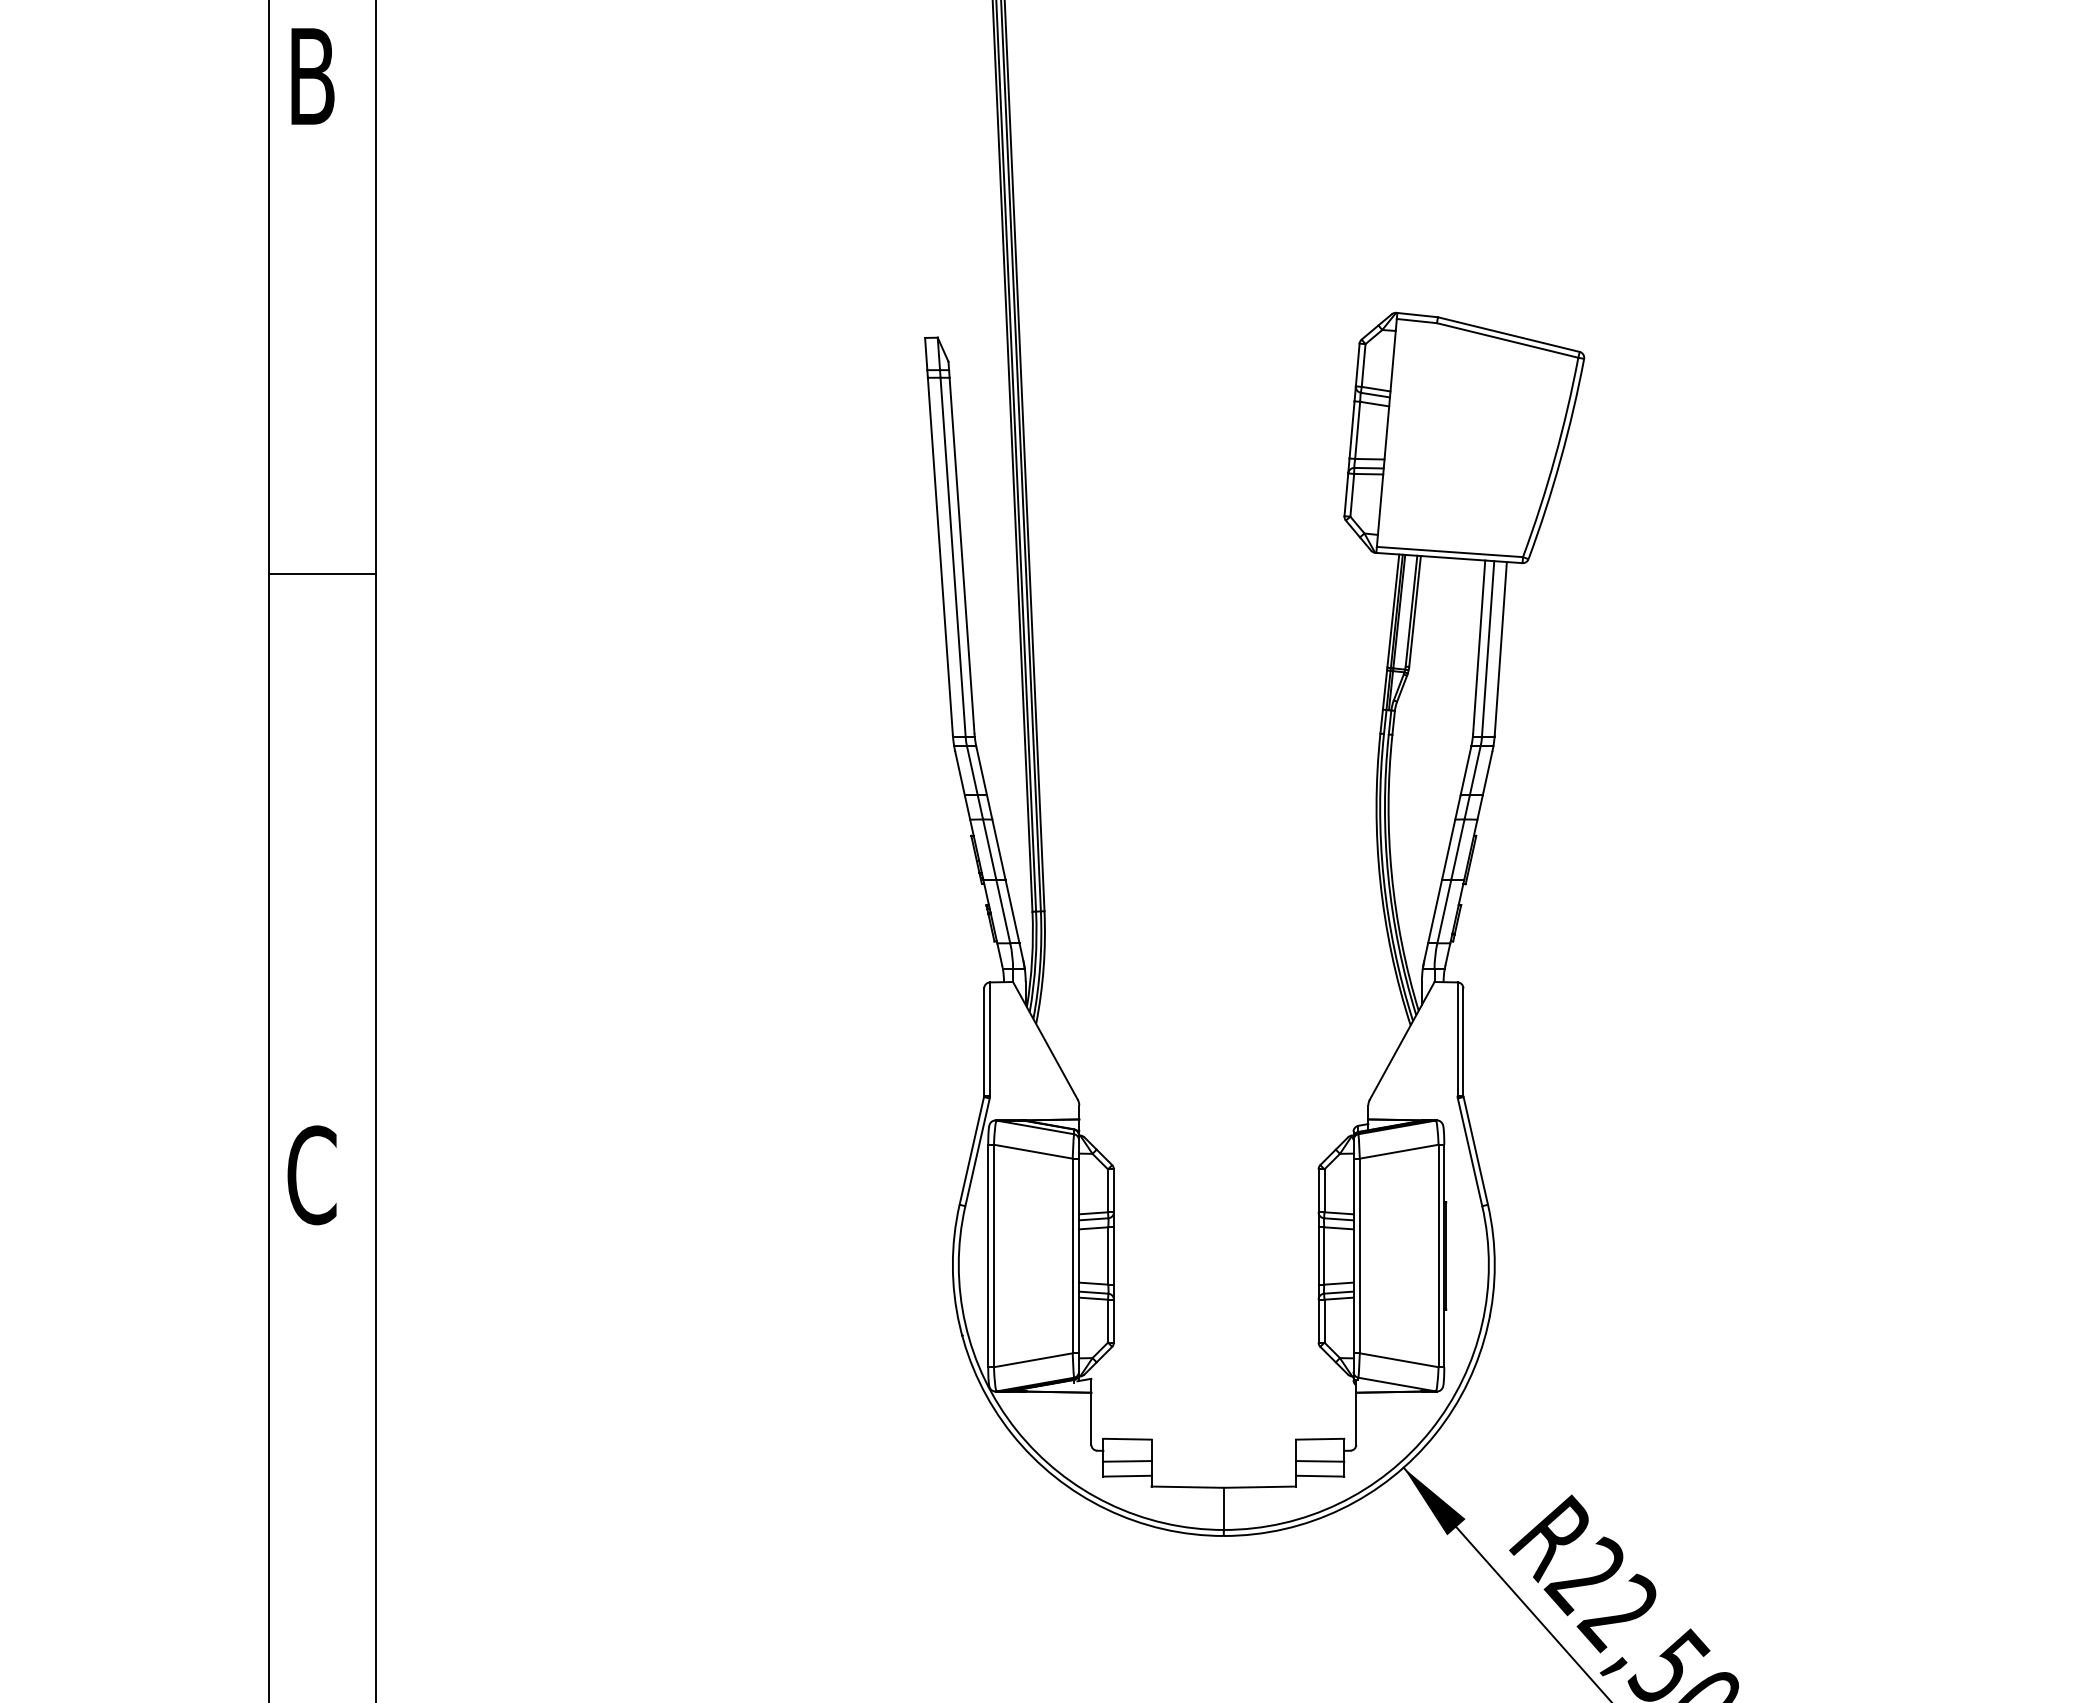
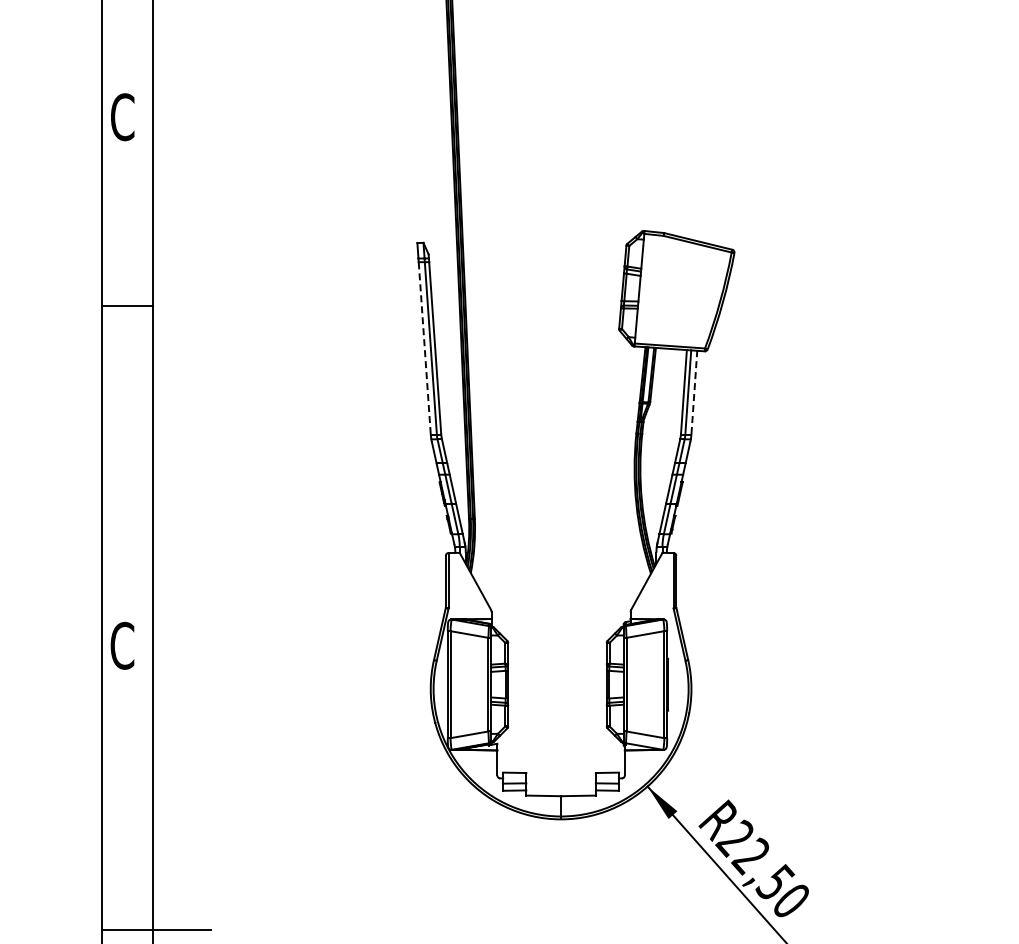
text: (312, 77) -> (122, 117), B -> C
line: (939, 555) -> (424, 347), solid -> dashed
line: (322, 573) -> (127, 305), moved
line: (1501, 648) -> (694, 392), solid -> dashed

